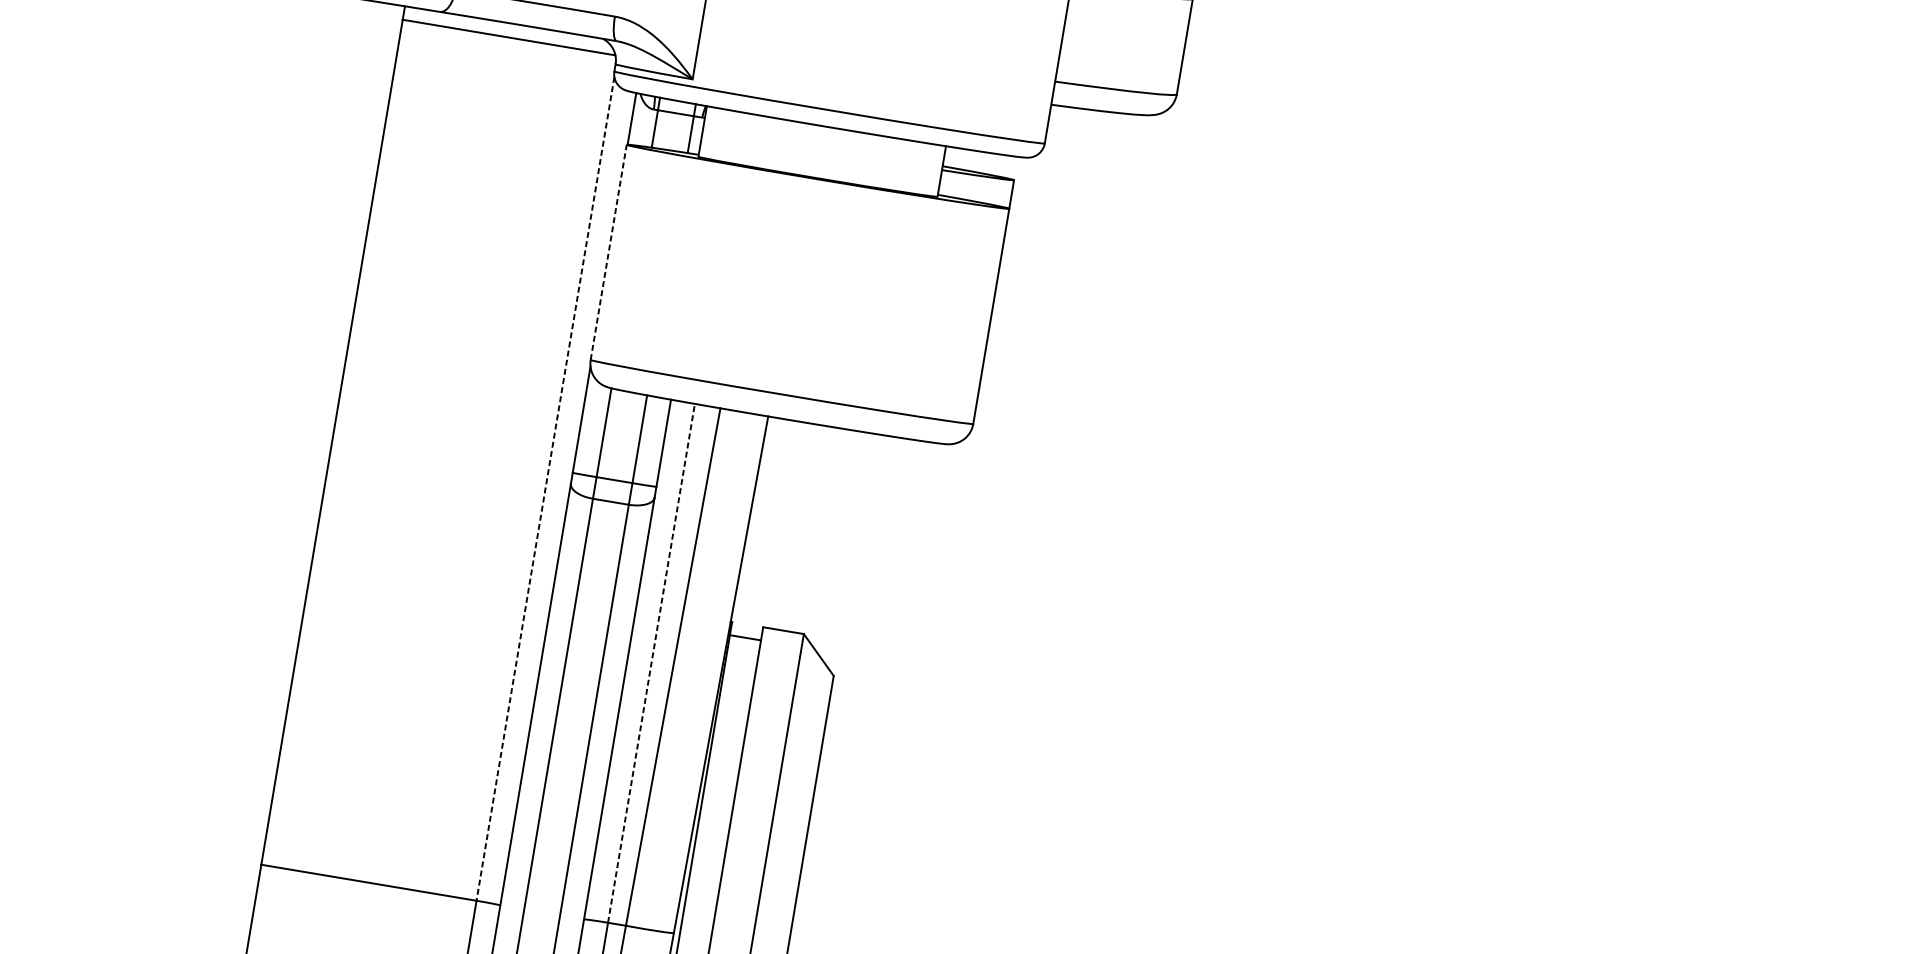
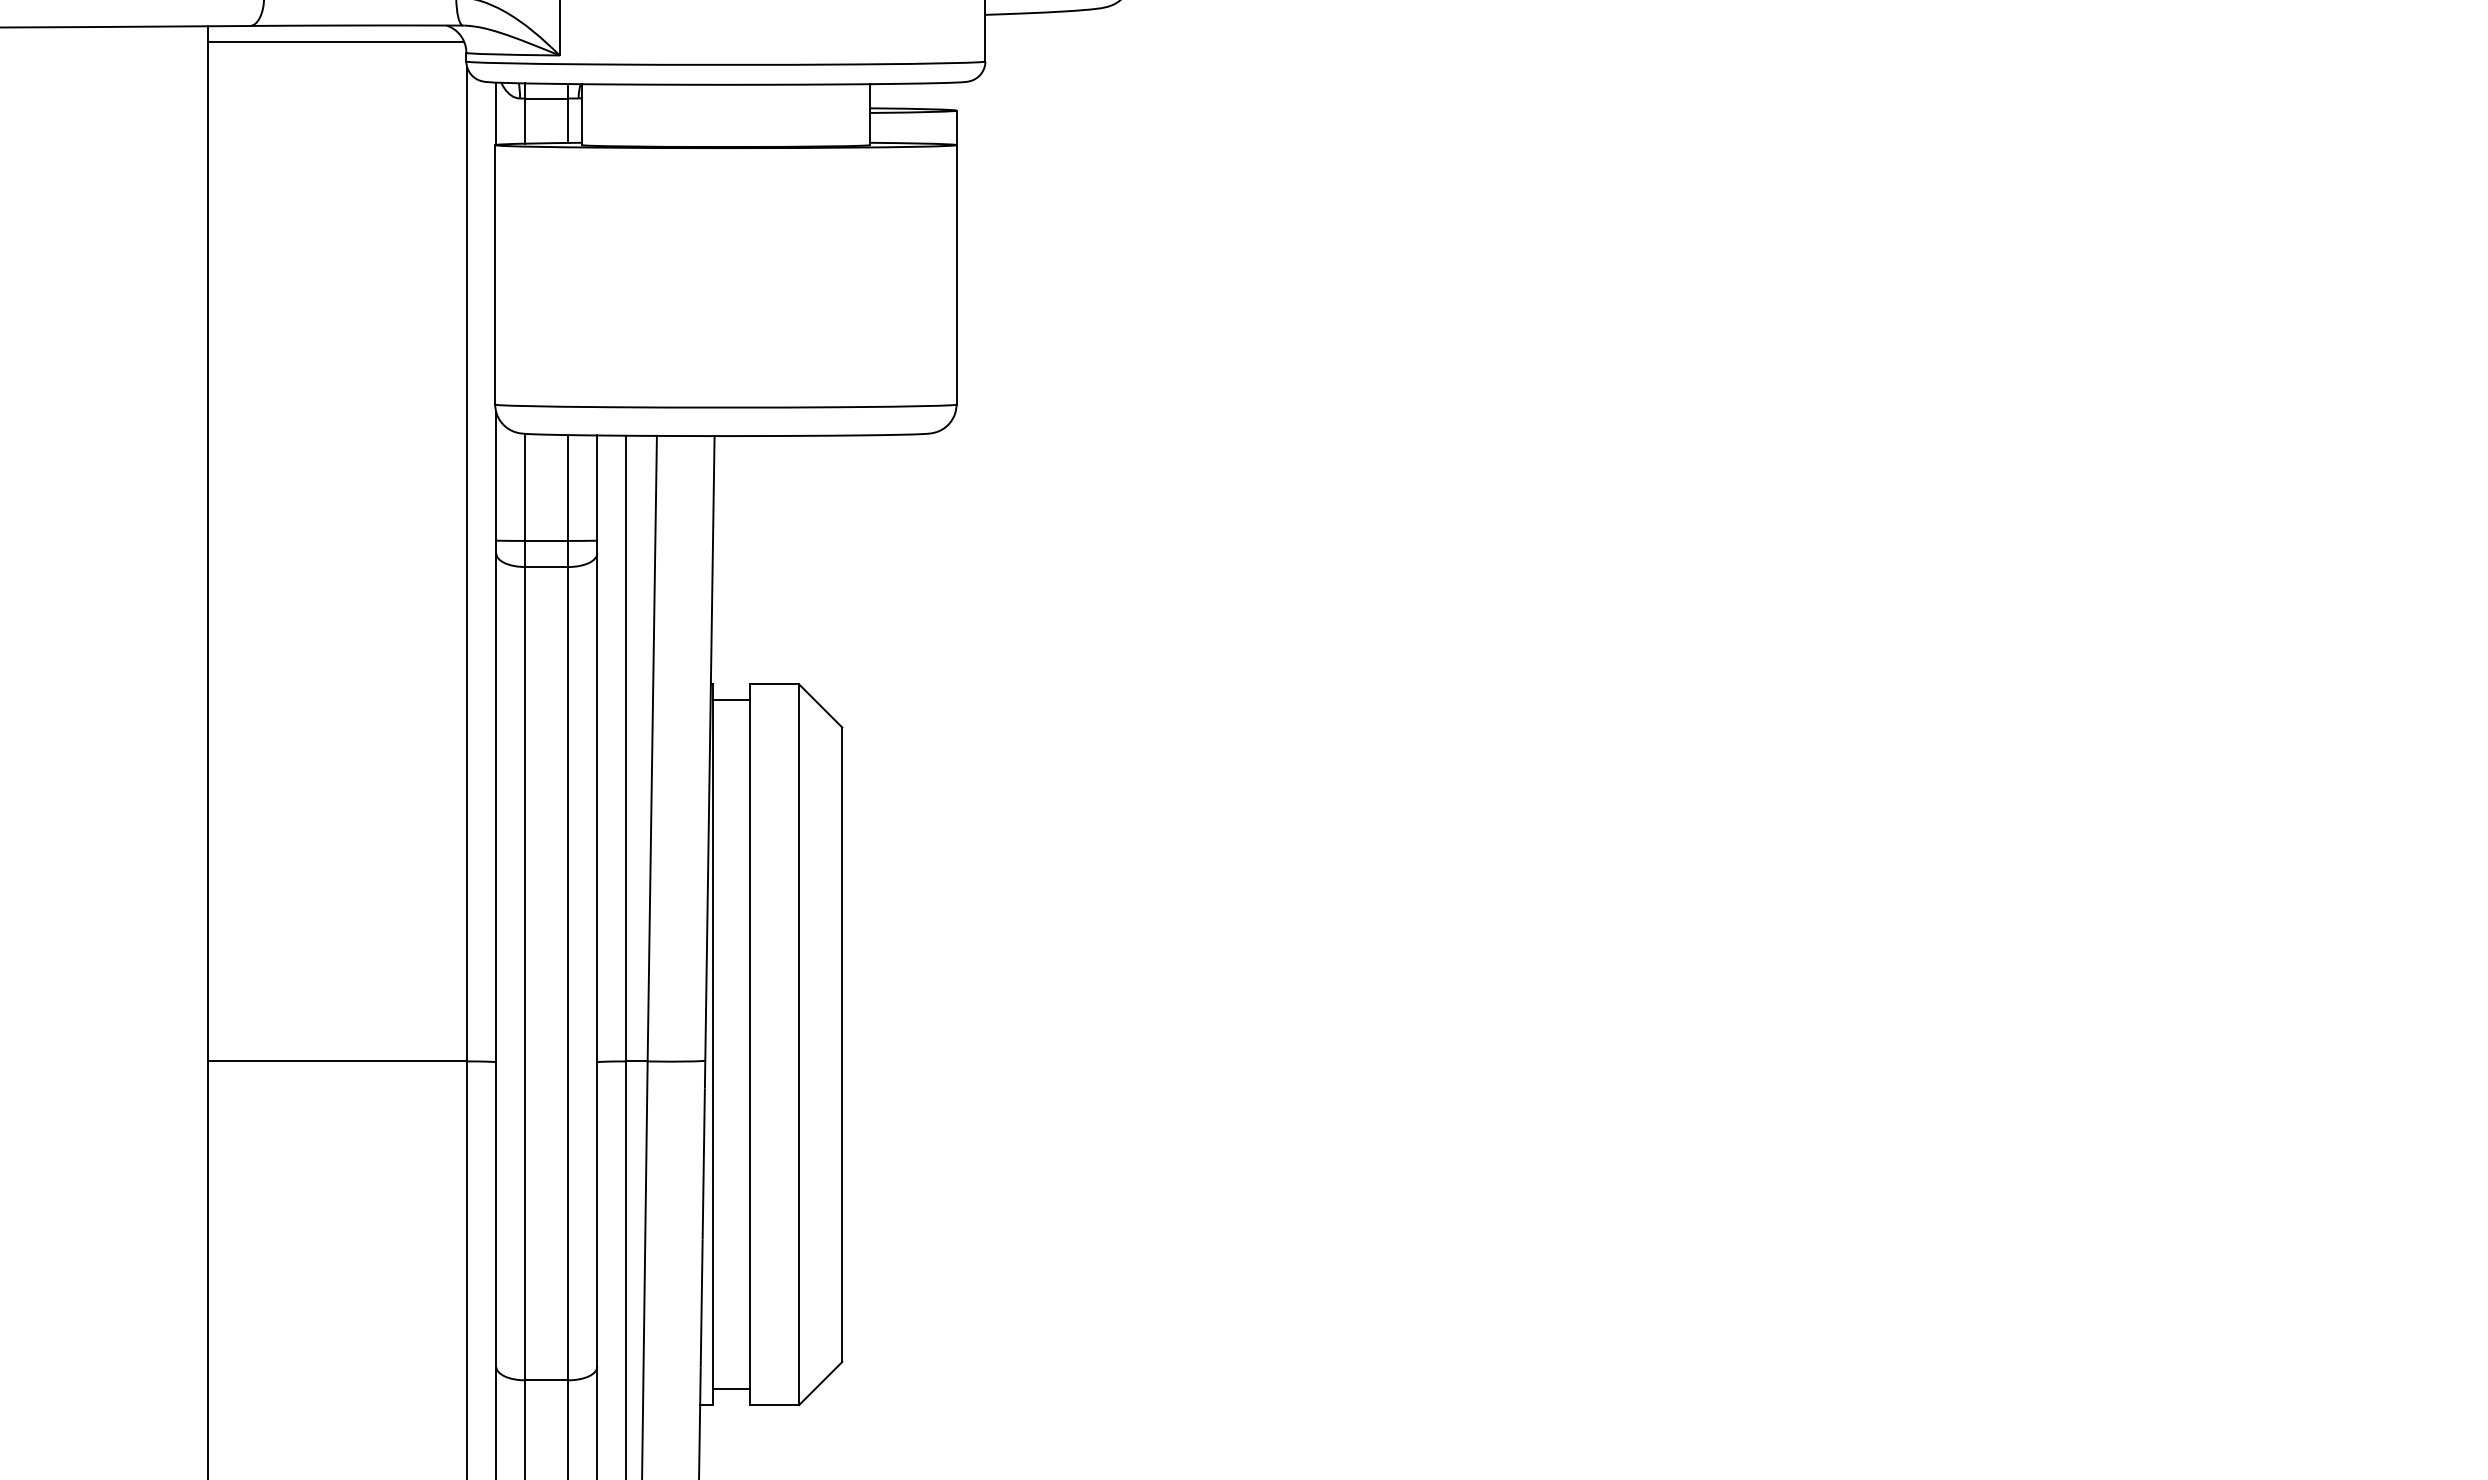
line: (608, 252) -> (495, 274), dashed -> solid
line: (545, 488) -> (467, 564), dashed -> solid
line: (651, 663) -> (626, 748), dashed -> solid

